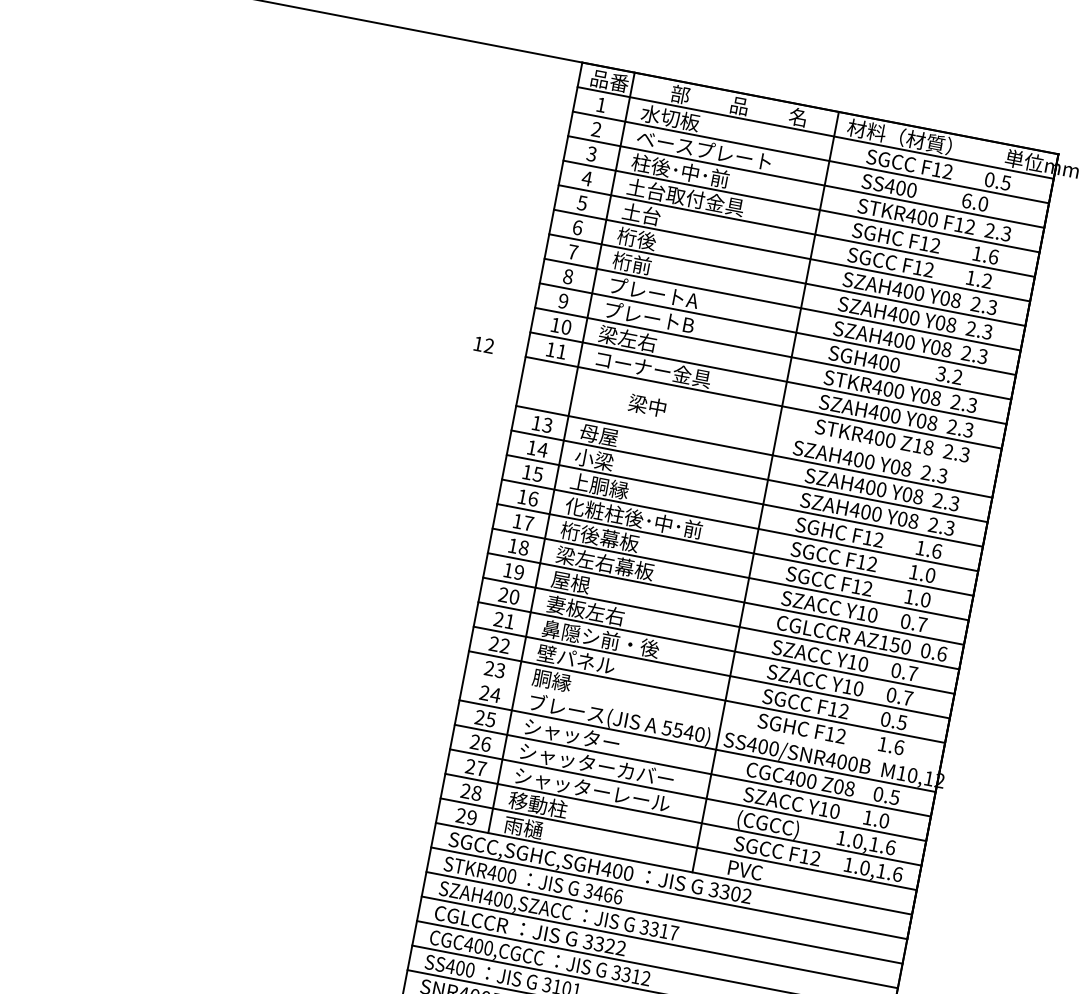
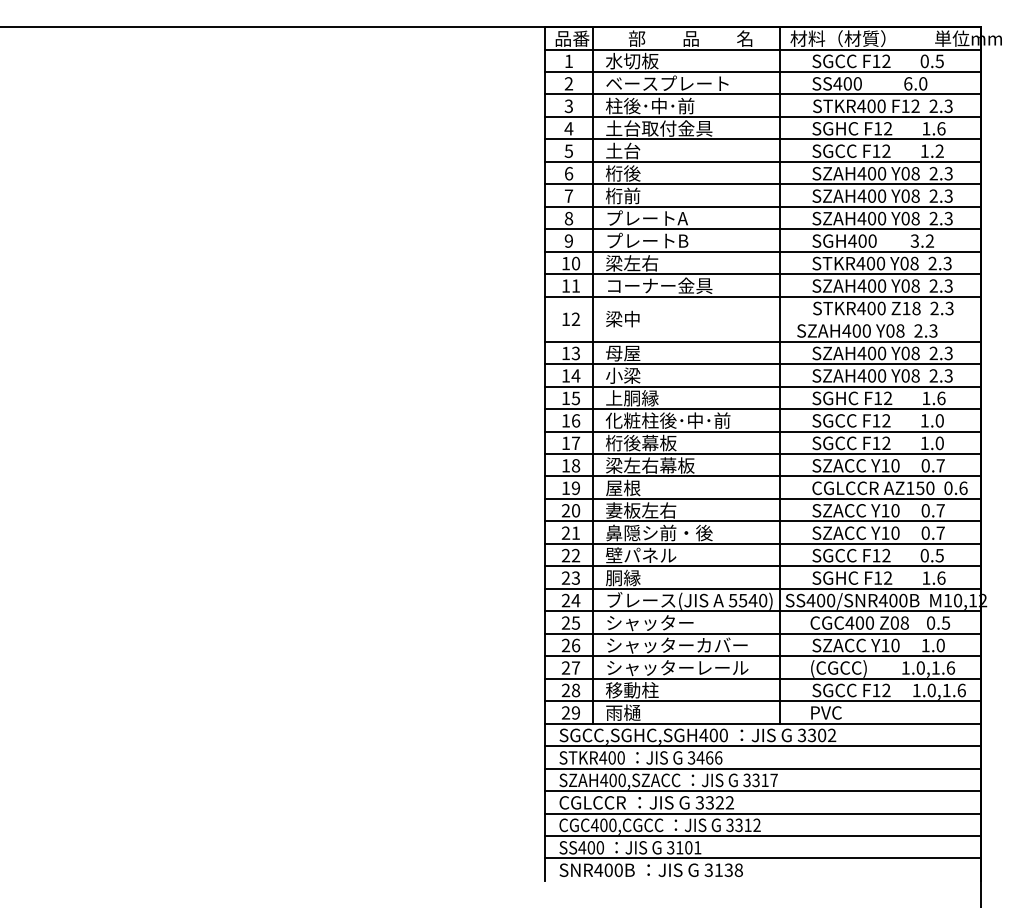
text: (484, 344) -> (571, 318), moved
text: (647, 404) -> (622, 318), moved
line: (701, 721) -> (762, 588), added

